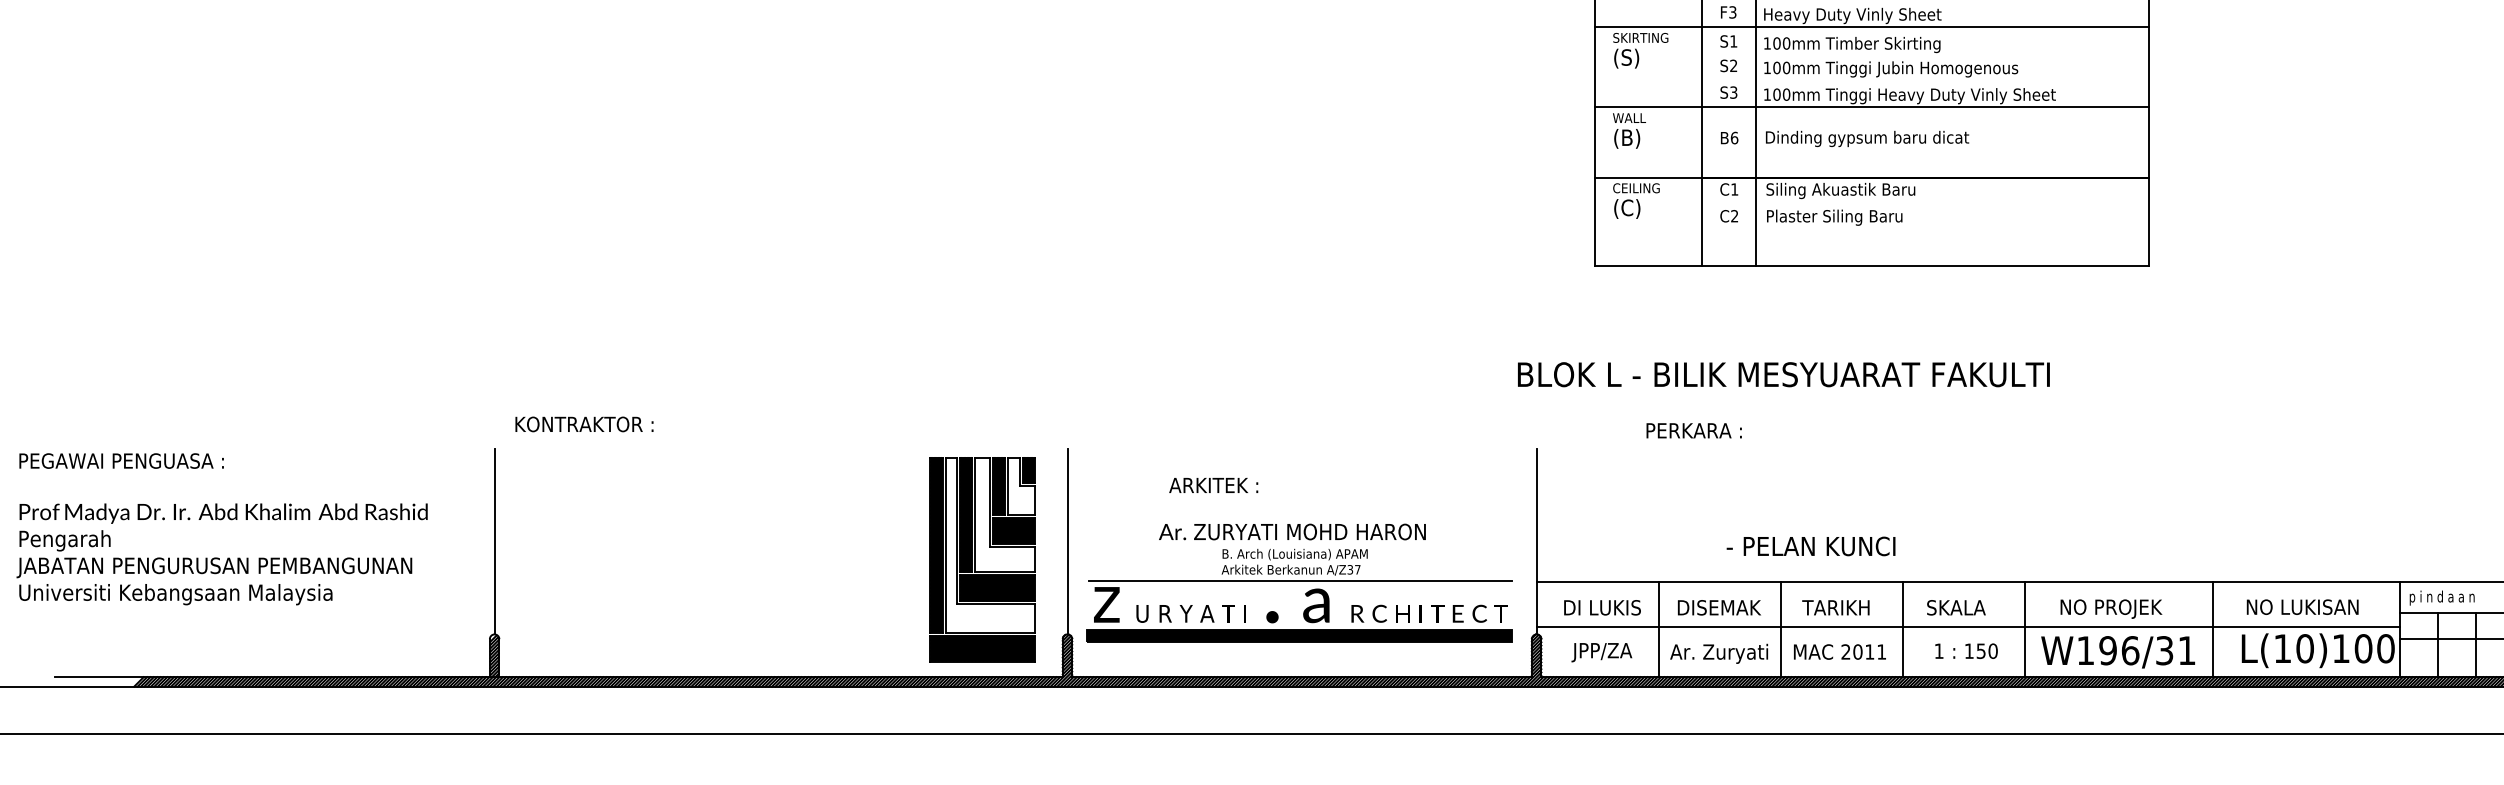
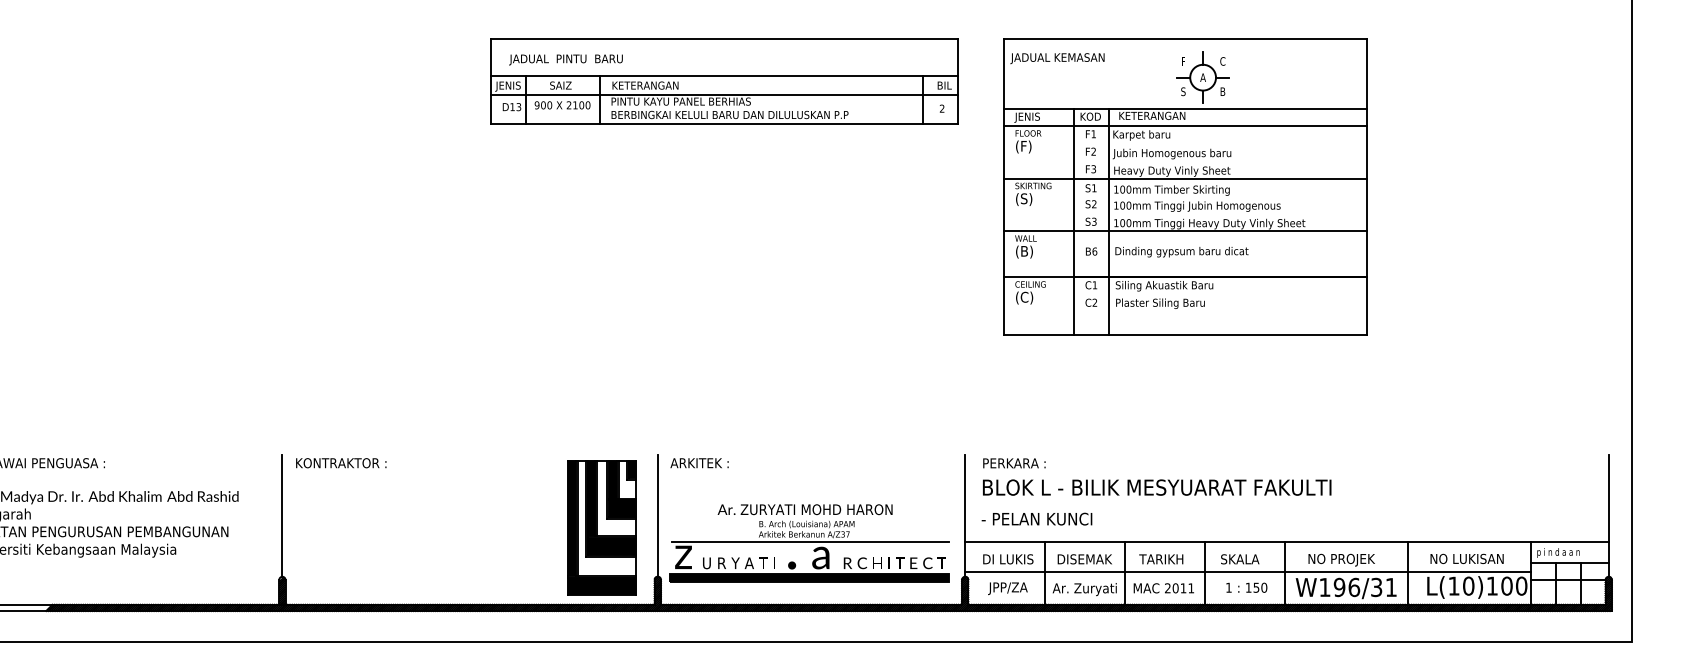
text: (1784, 374) -> (1157, 487), moved
text: (584, 424) -> (341, 463), moved
text: (1694, 430) -> (1014, 463), moved
text: (1213, 485) -> (699, 463), moved
text: (1810, 545) -> (1036, 518), moved

